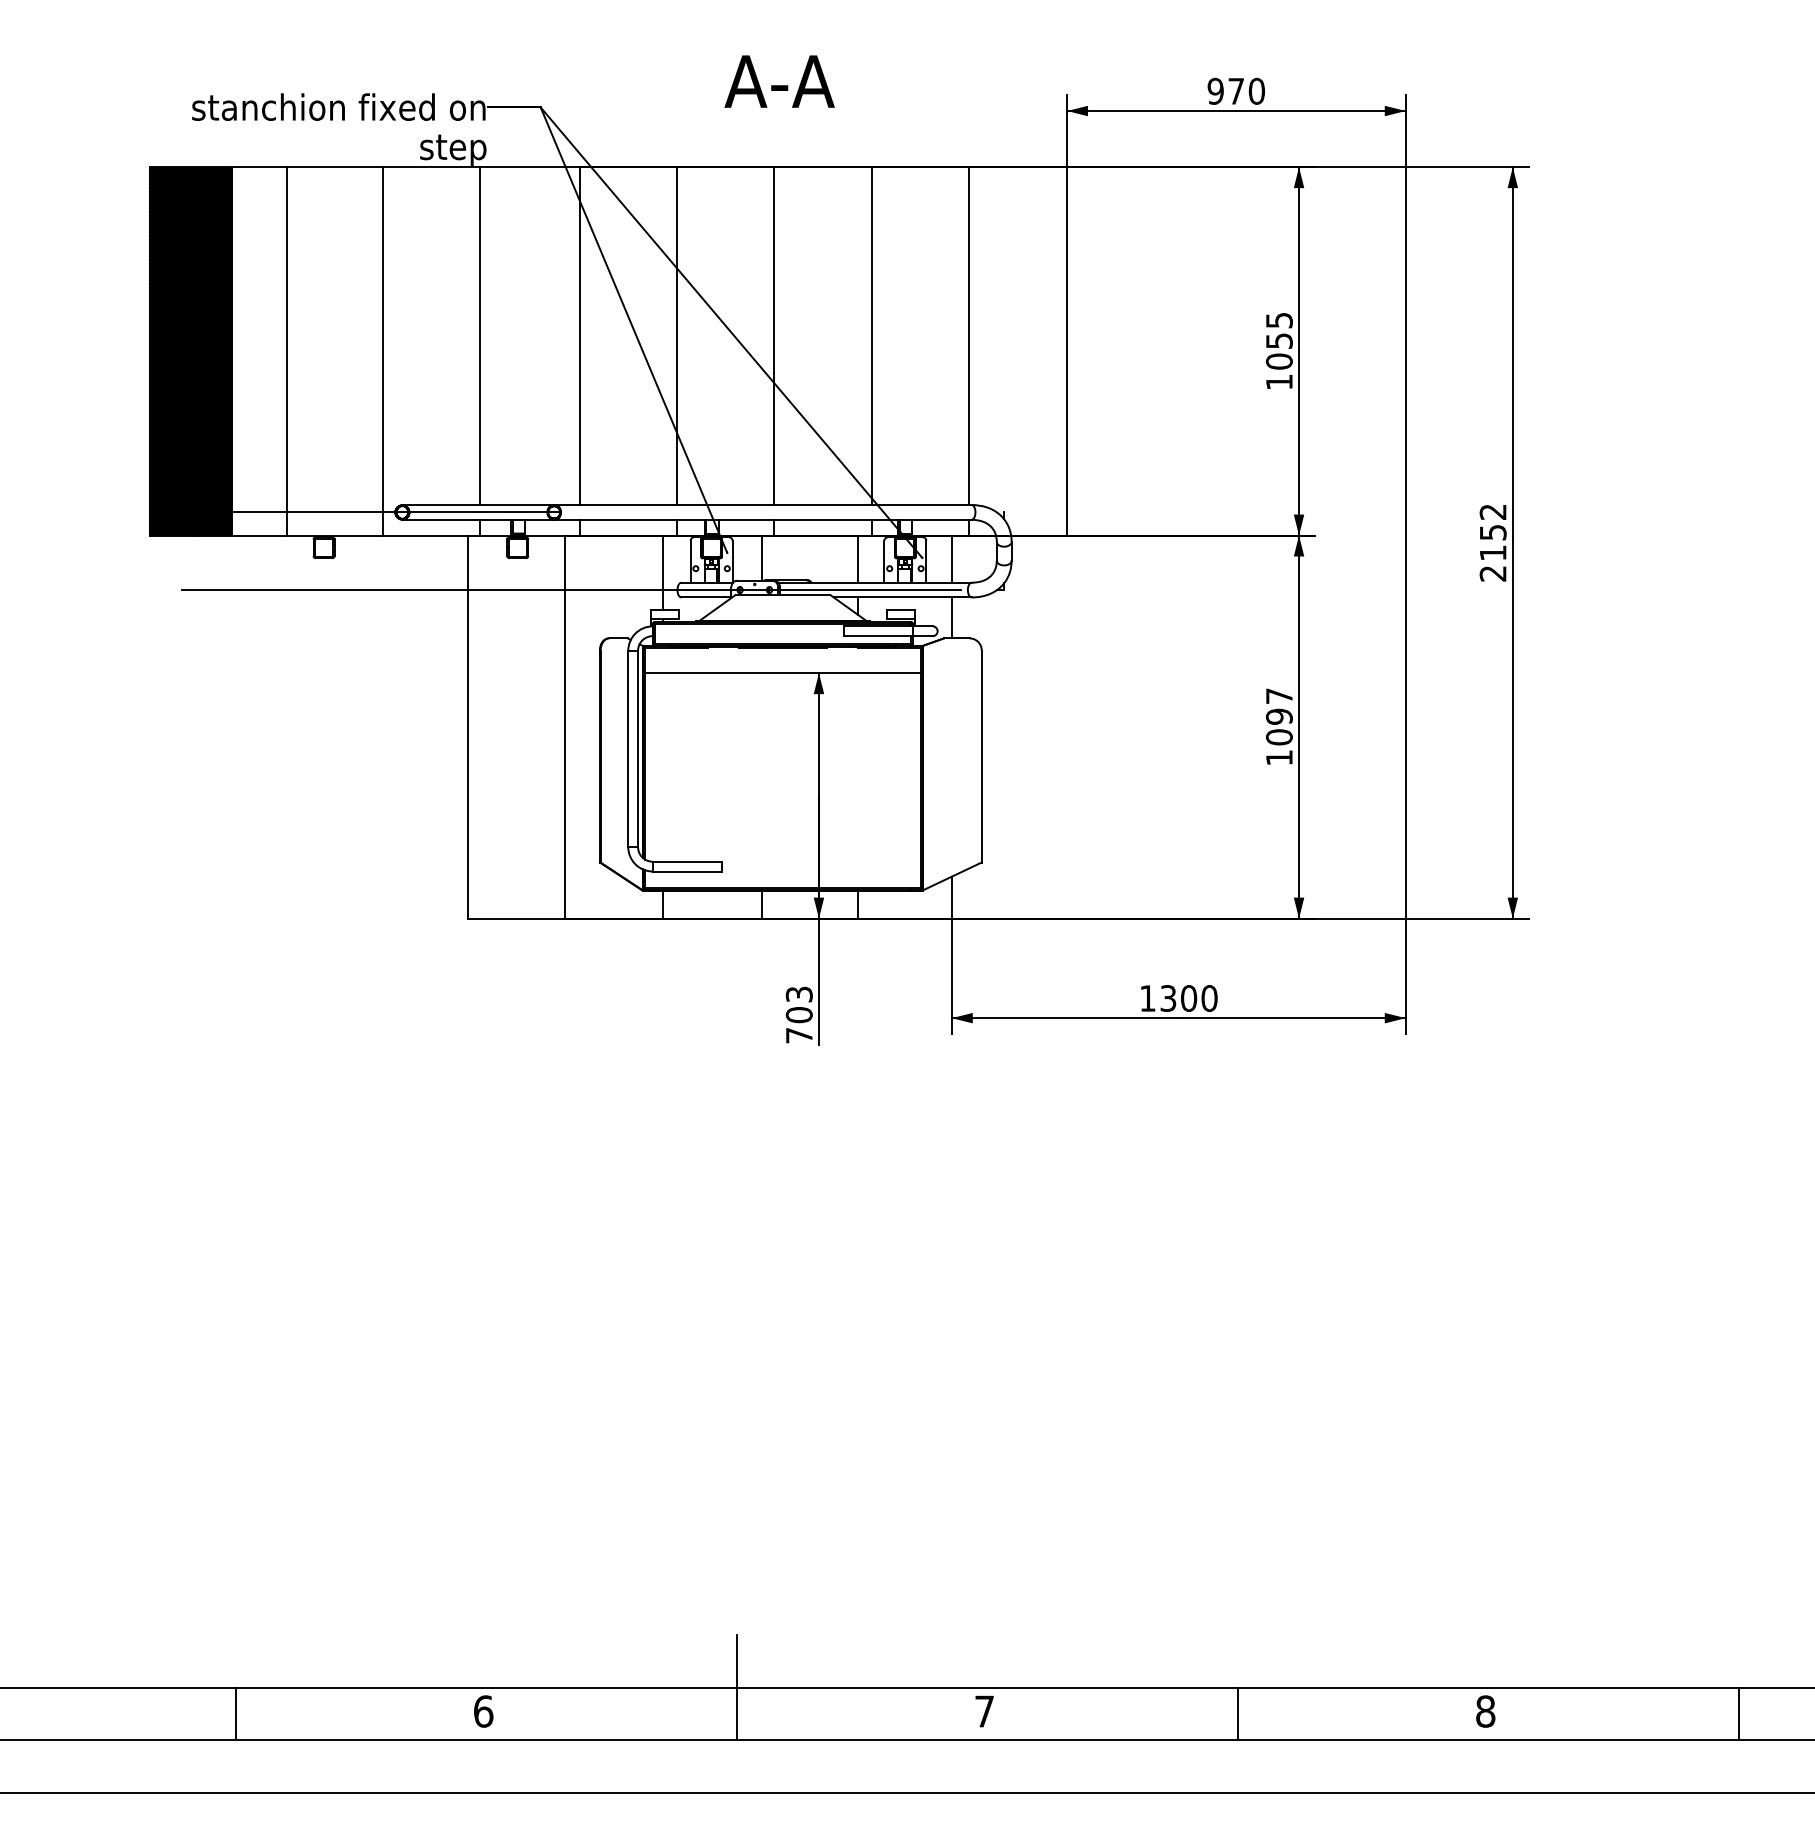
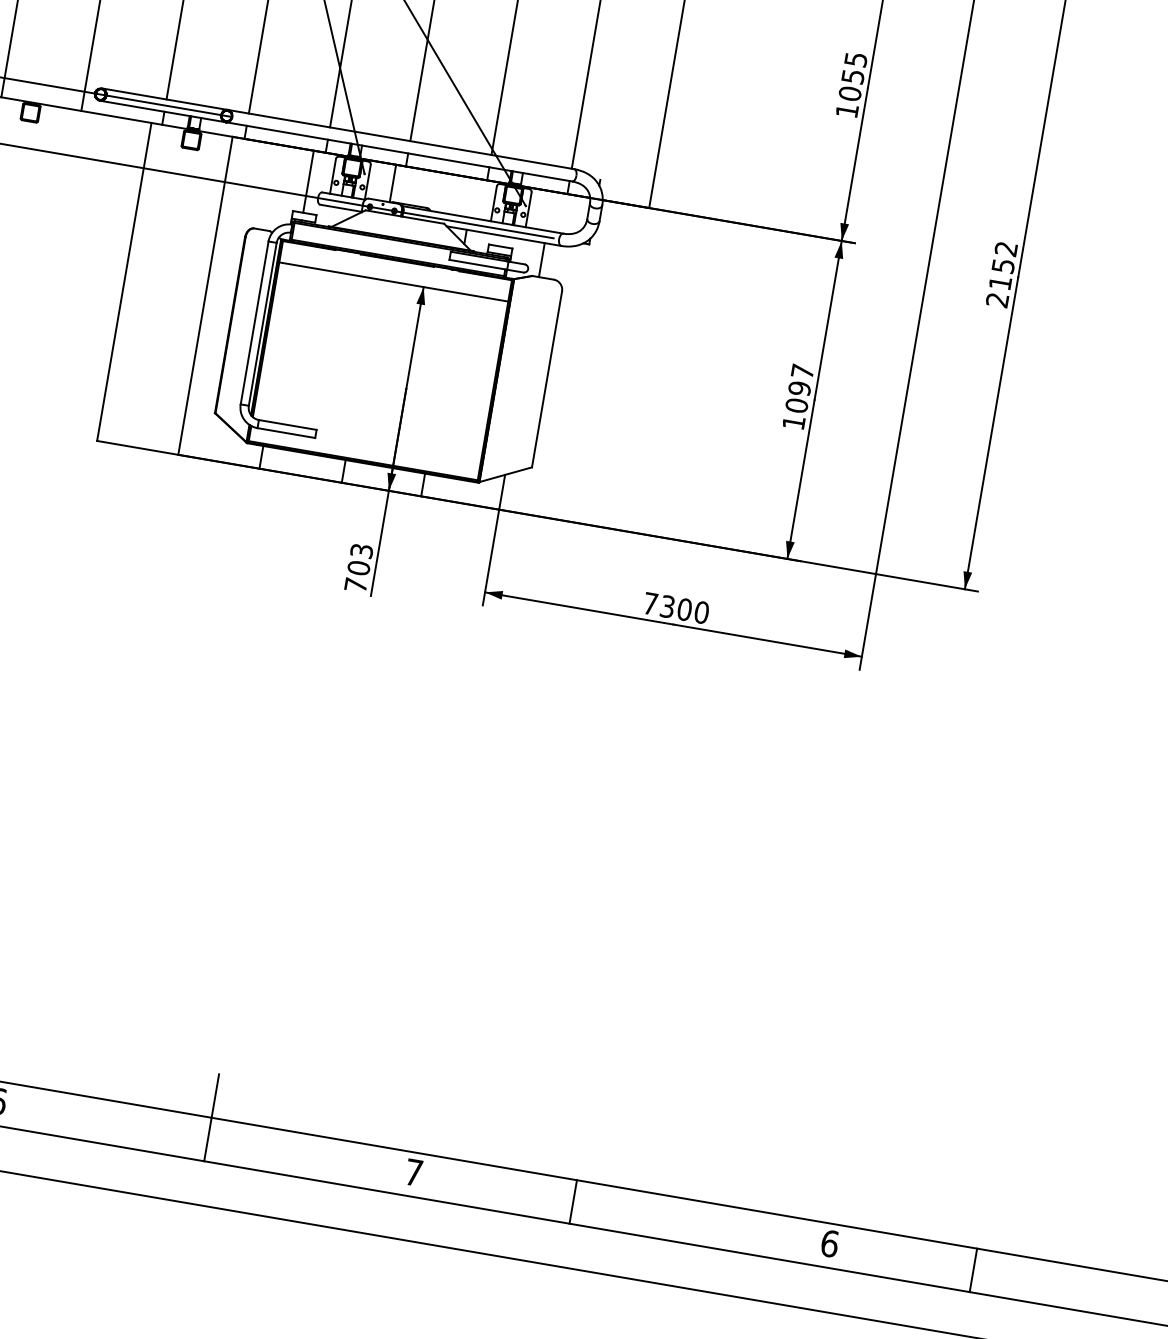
line: (857, 558) -> (471, 197), removed
line: (951, 558) -> (550, 210), removed
text: (1147, 998) -> (650, 603), 1300 -> 7300
text: (1485, 1711) -> (829, 1243), 8 -> 6
line: (1238, 1713) -> (573, 1201), moved
line: (1739, 1713) -> (973, 1270), moved

